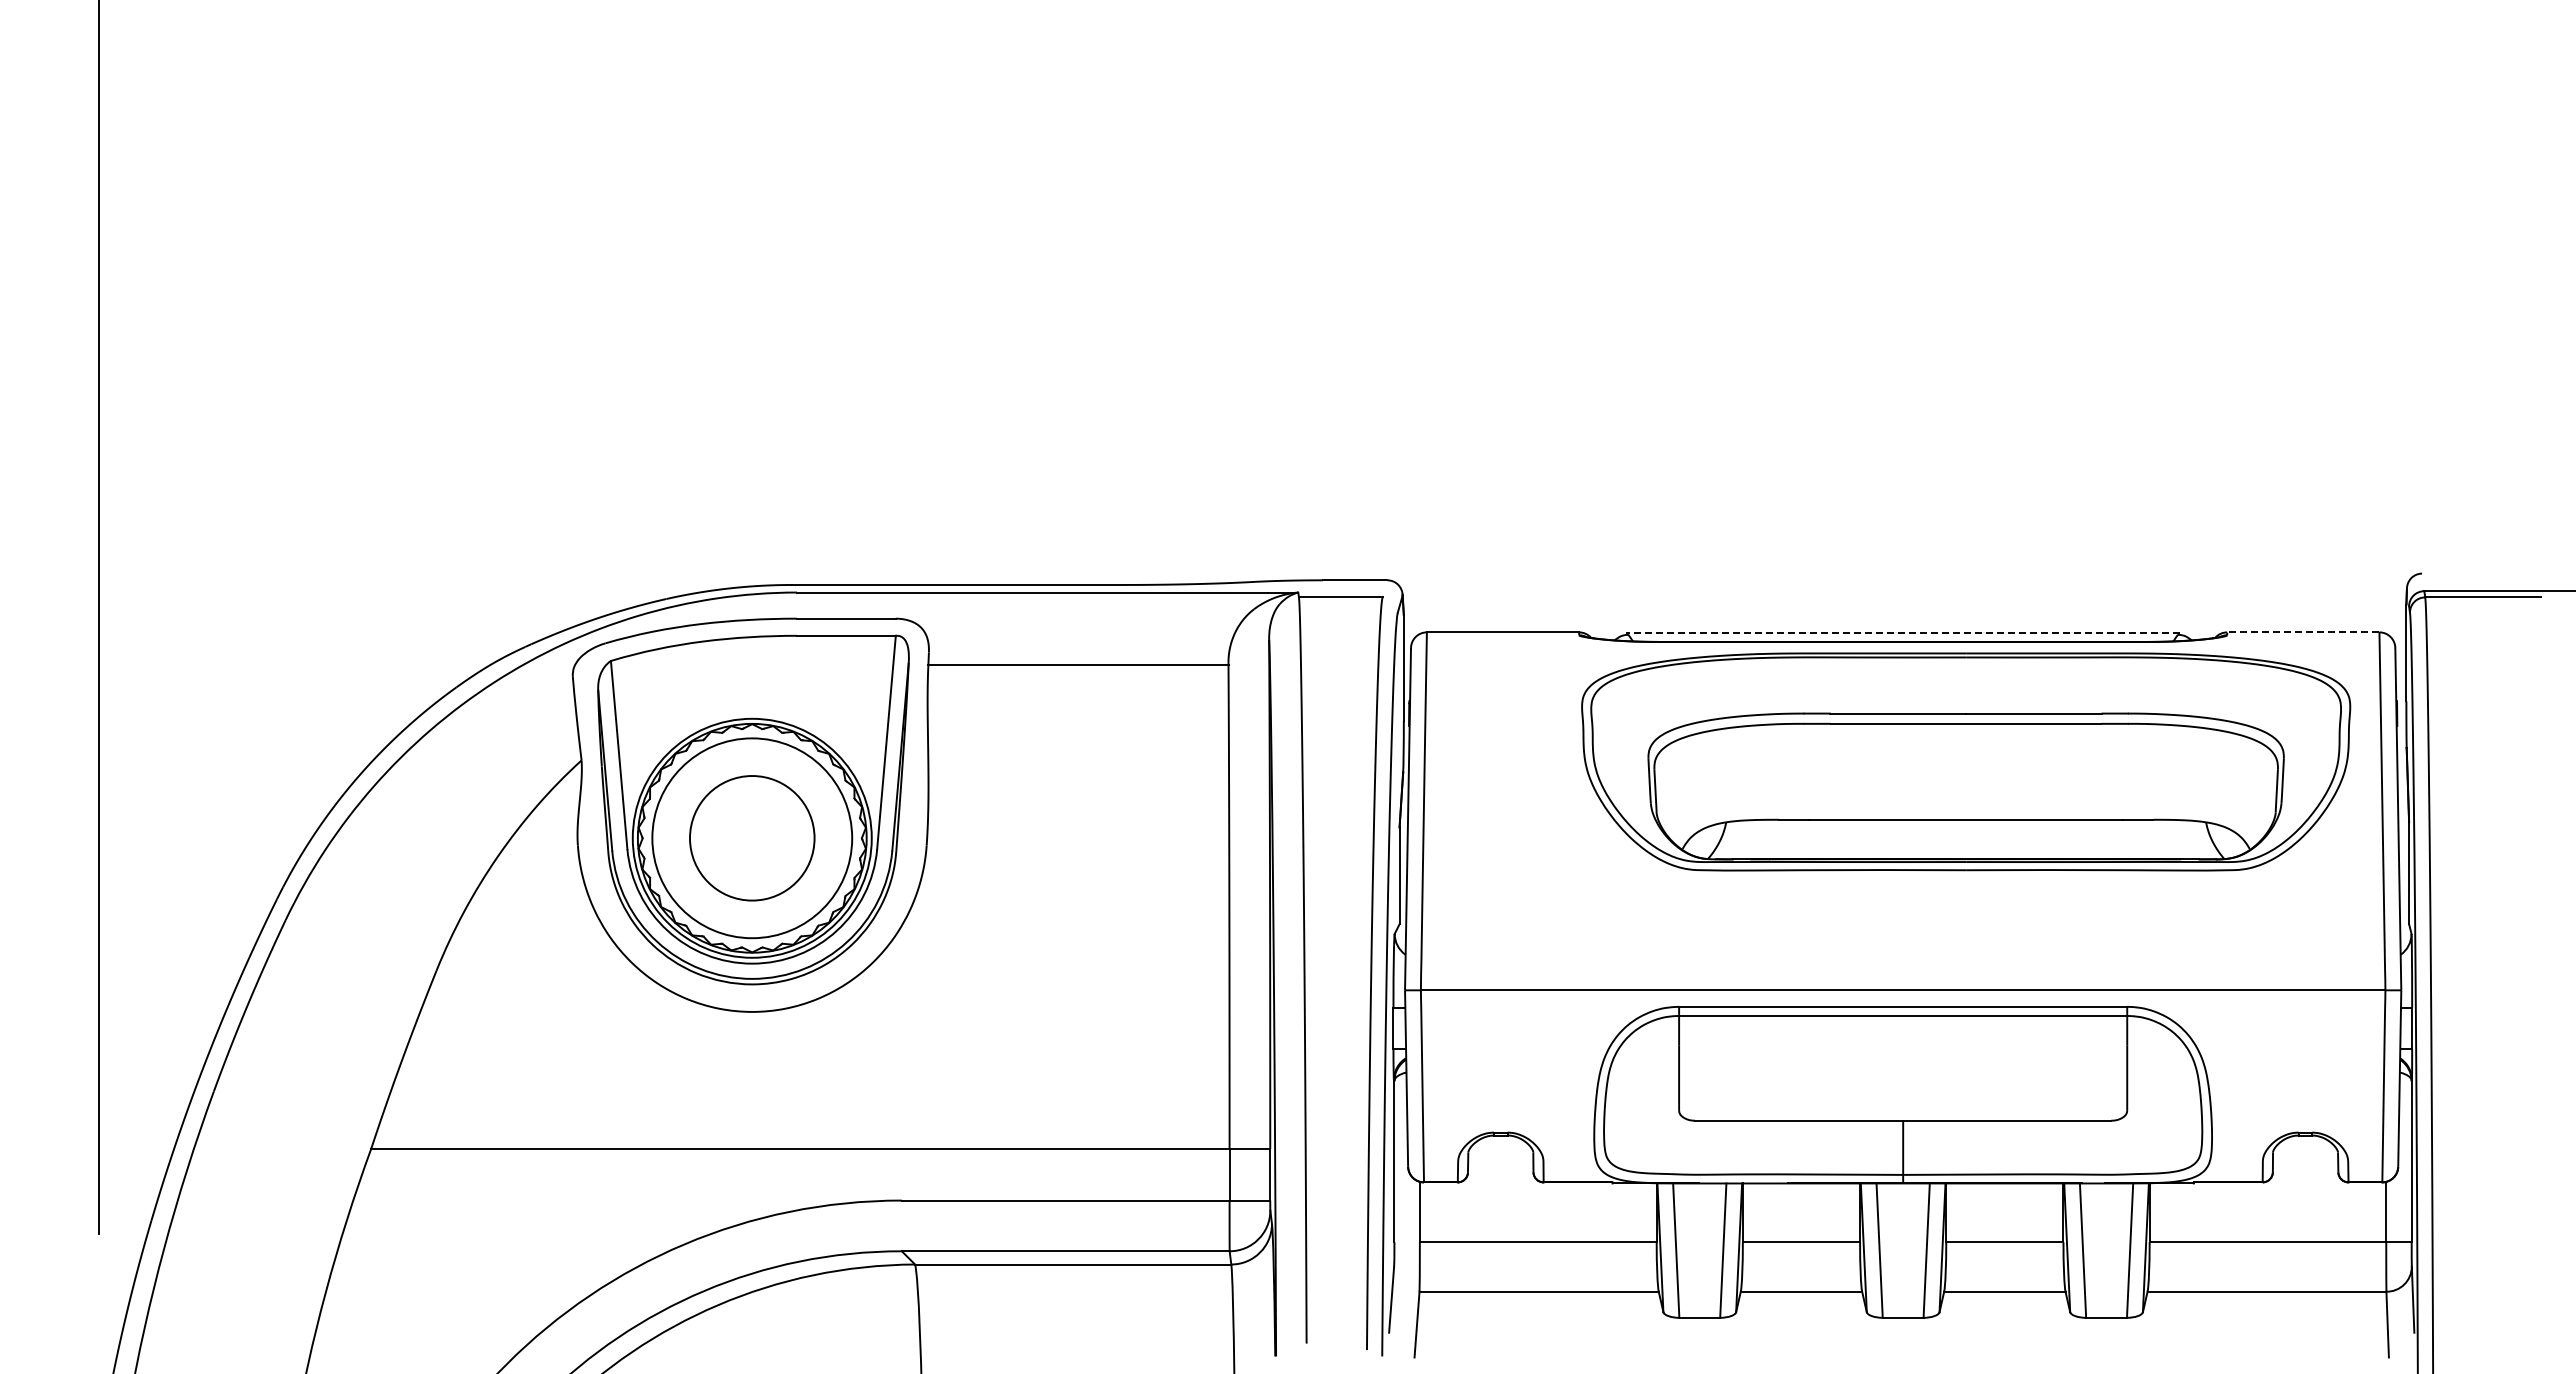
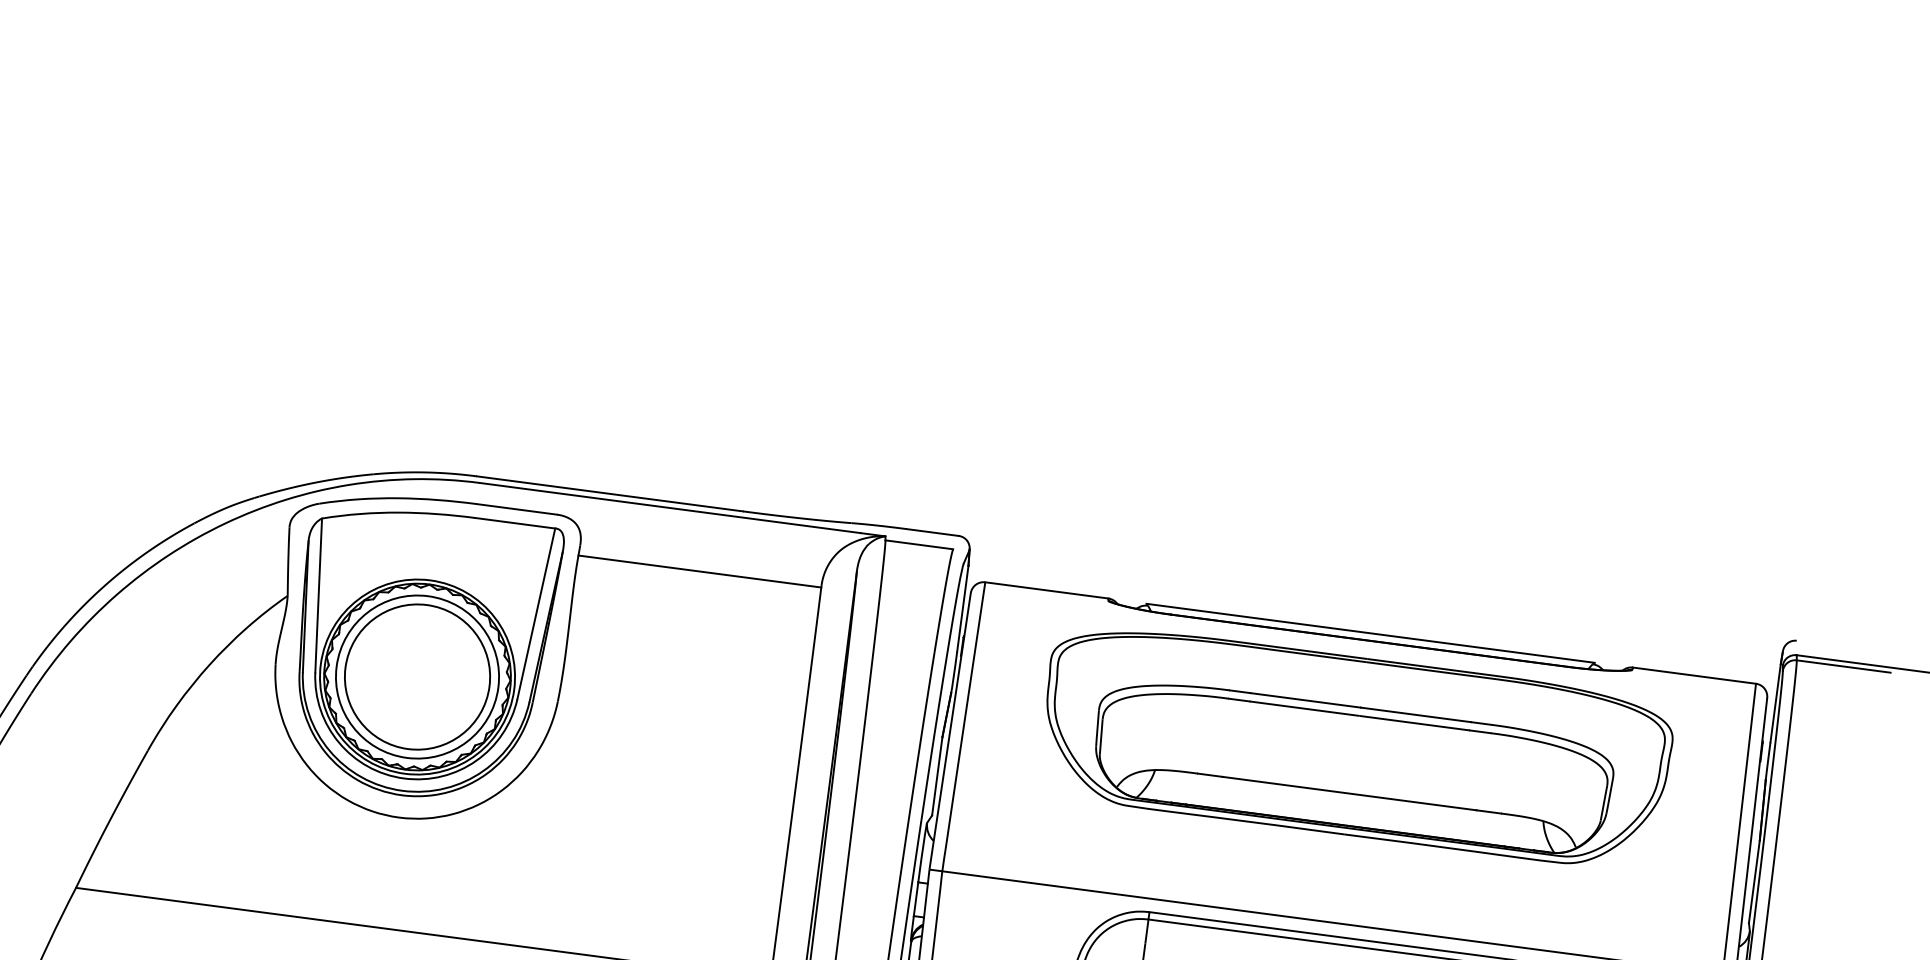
line: (1902, 632) -> (1370, 633), dashed -> solid
line: (2302, 632) -> (1693, 675), dashed -> solid
part: (1966, 761) -> (1356, 746), moved
circle: (752, 838) -> (417, 677), size x1.43

